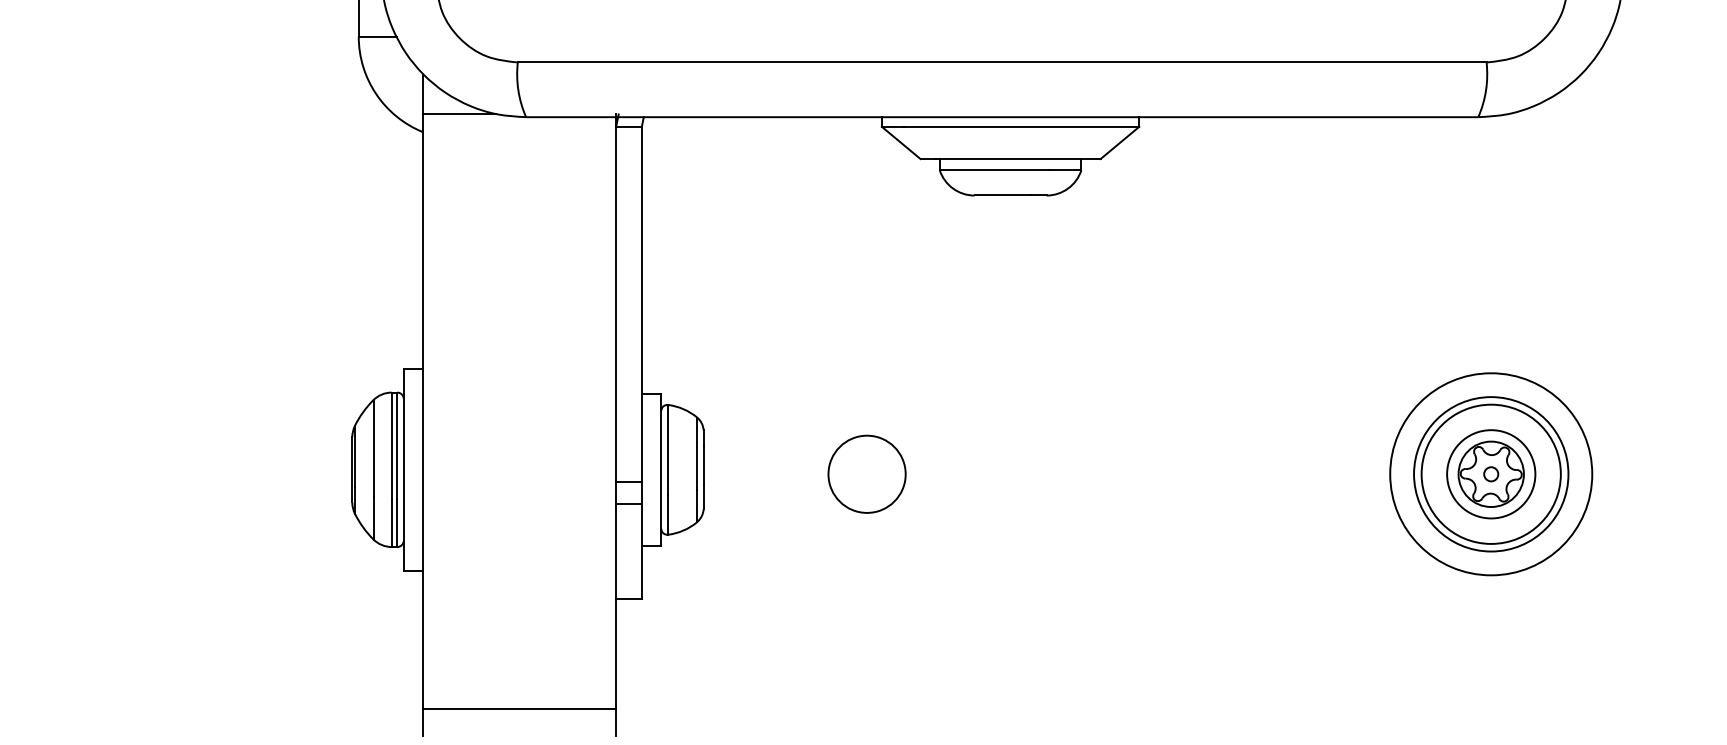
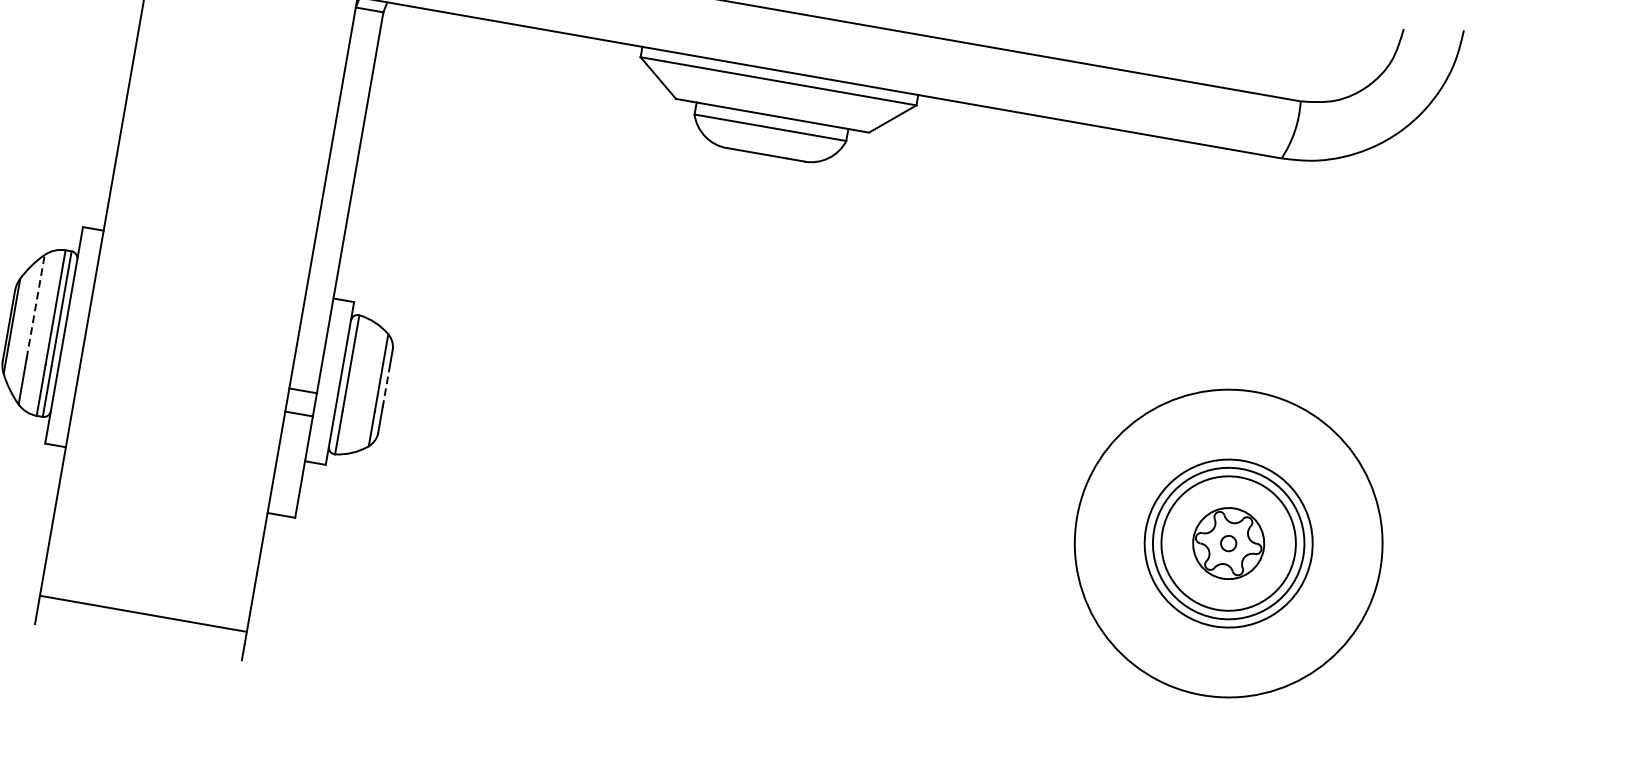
line: (373, 447) -> (35, 305), solid -> dashed
line: (703, 465) -> (386, 386), solid -> dashed
circle: (866, 473) -> (559, 425), removed
circle: (1491, 474) -> (1228, 543), size x1.4
circle: (1491, 474) -> (1228, 543), size x1.4

